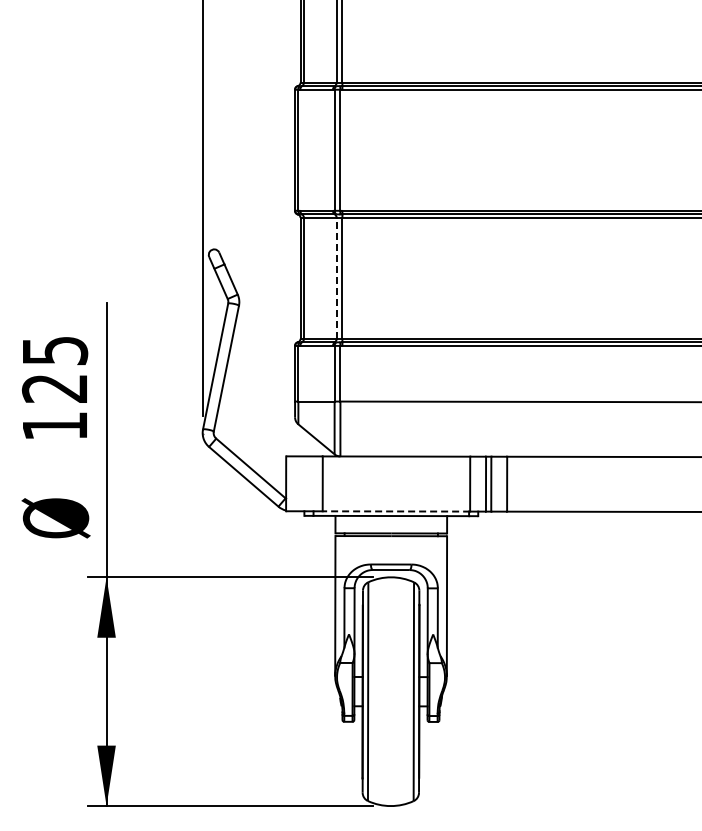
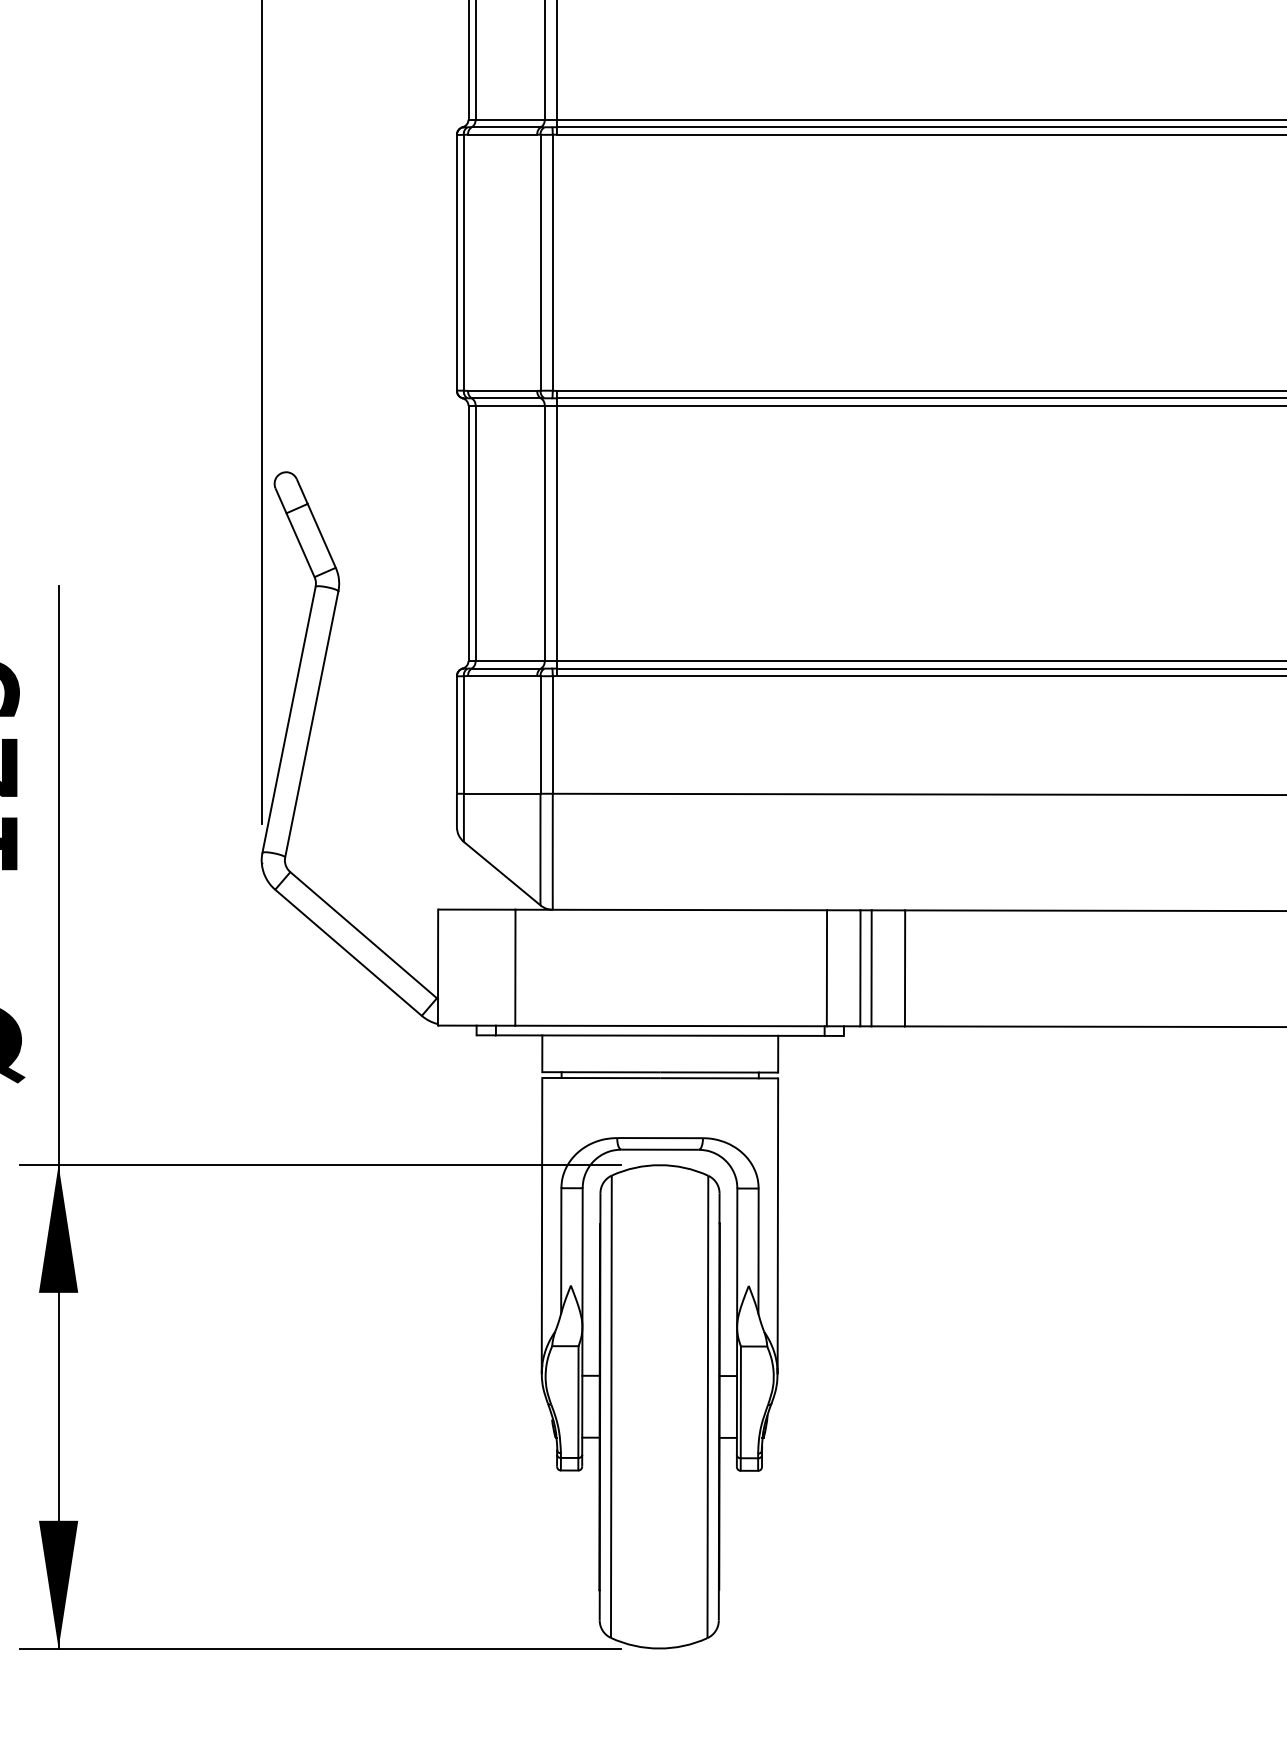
line: (336, 277) -> (544, 531), dashed -> solid
line: (396, 511) -> (671, 1026), dashed -> solid

